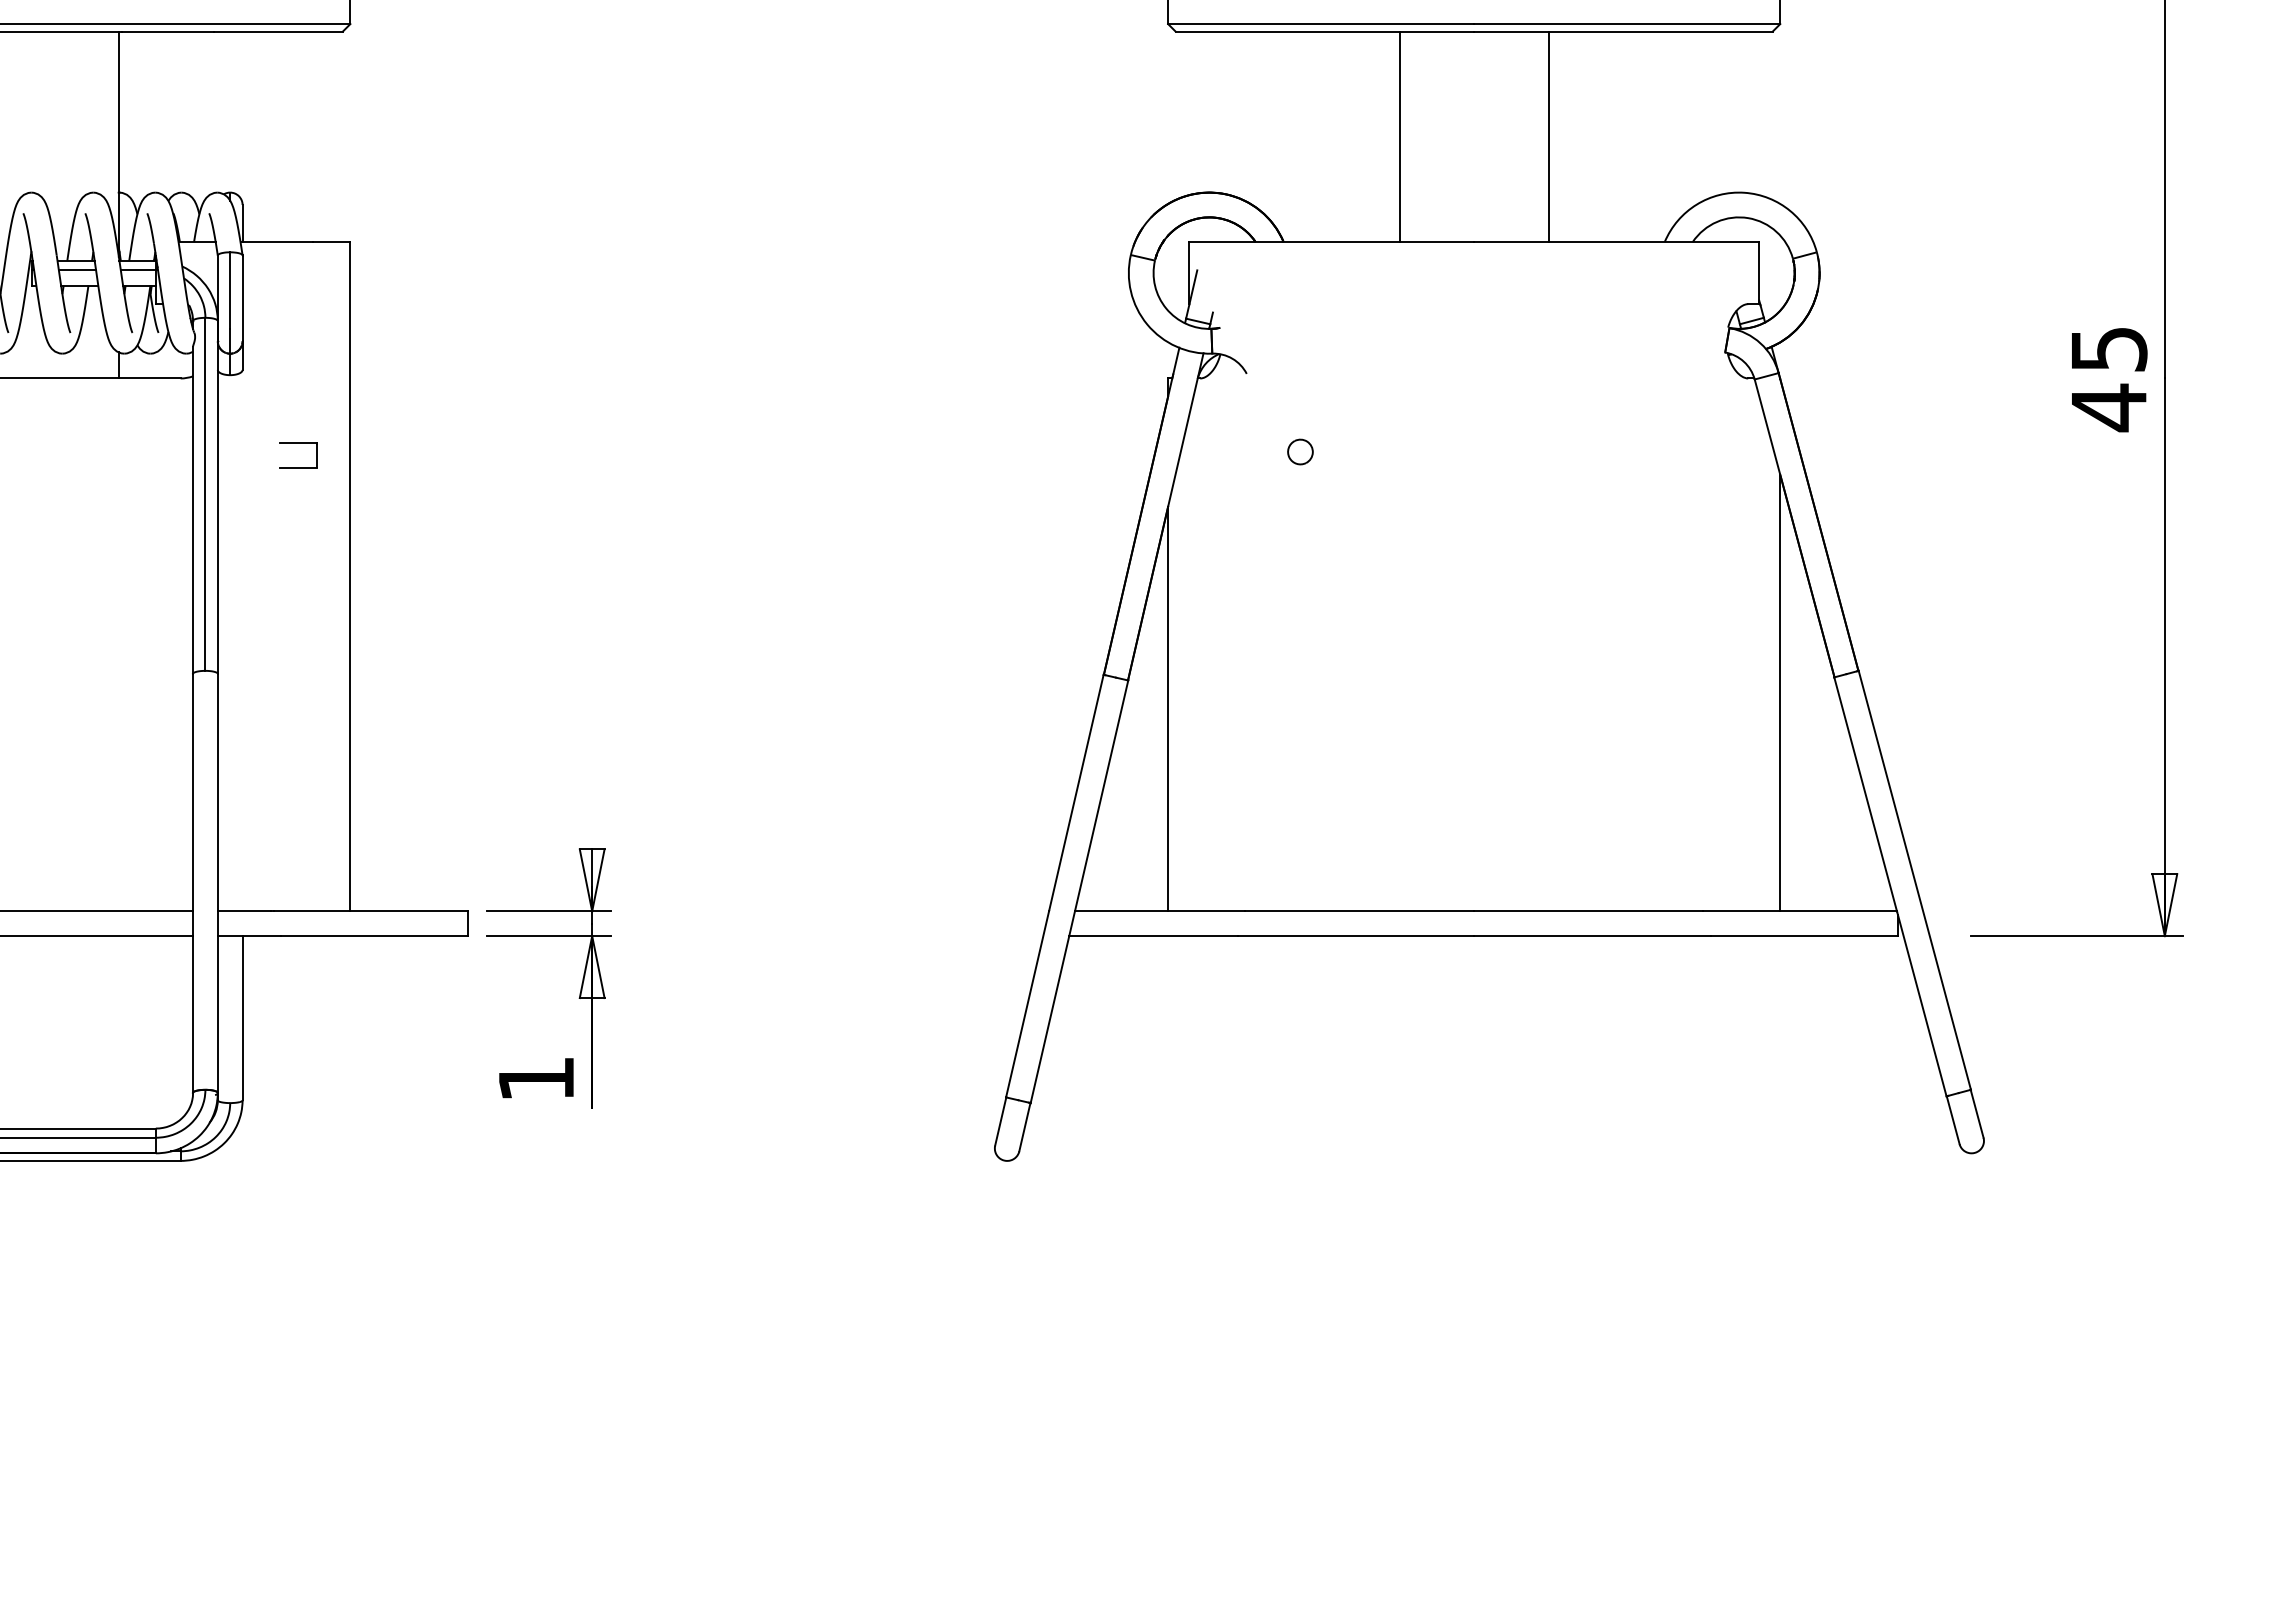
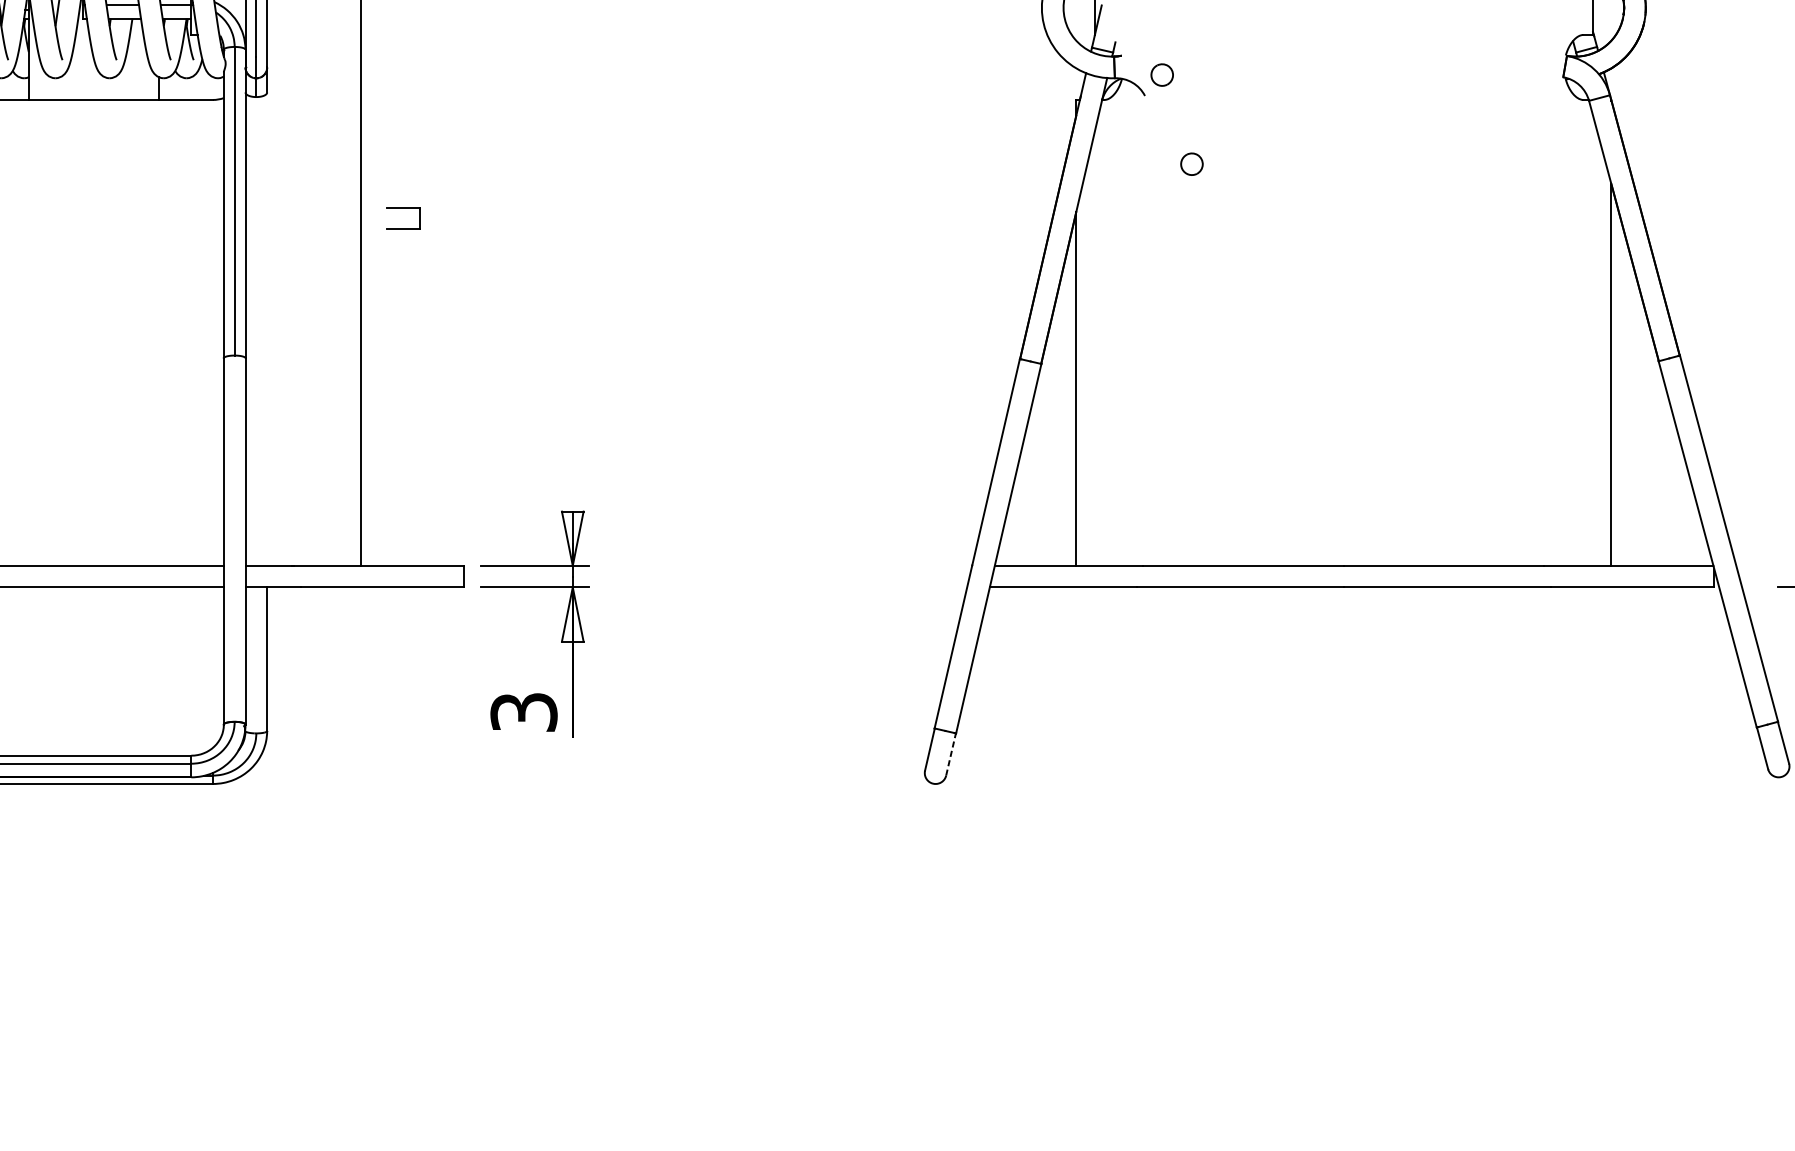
part: (1266, 349) -> (1162, 74), added
part: (298, 443) -> (403, 208), moved
text: (536, 1079) -> (524, 712), 1 -> 3
line: (1024, 1127) -> (950, 754), solid -> dashed

